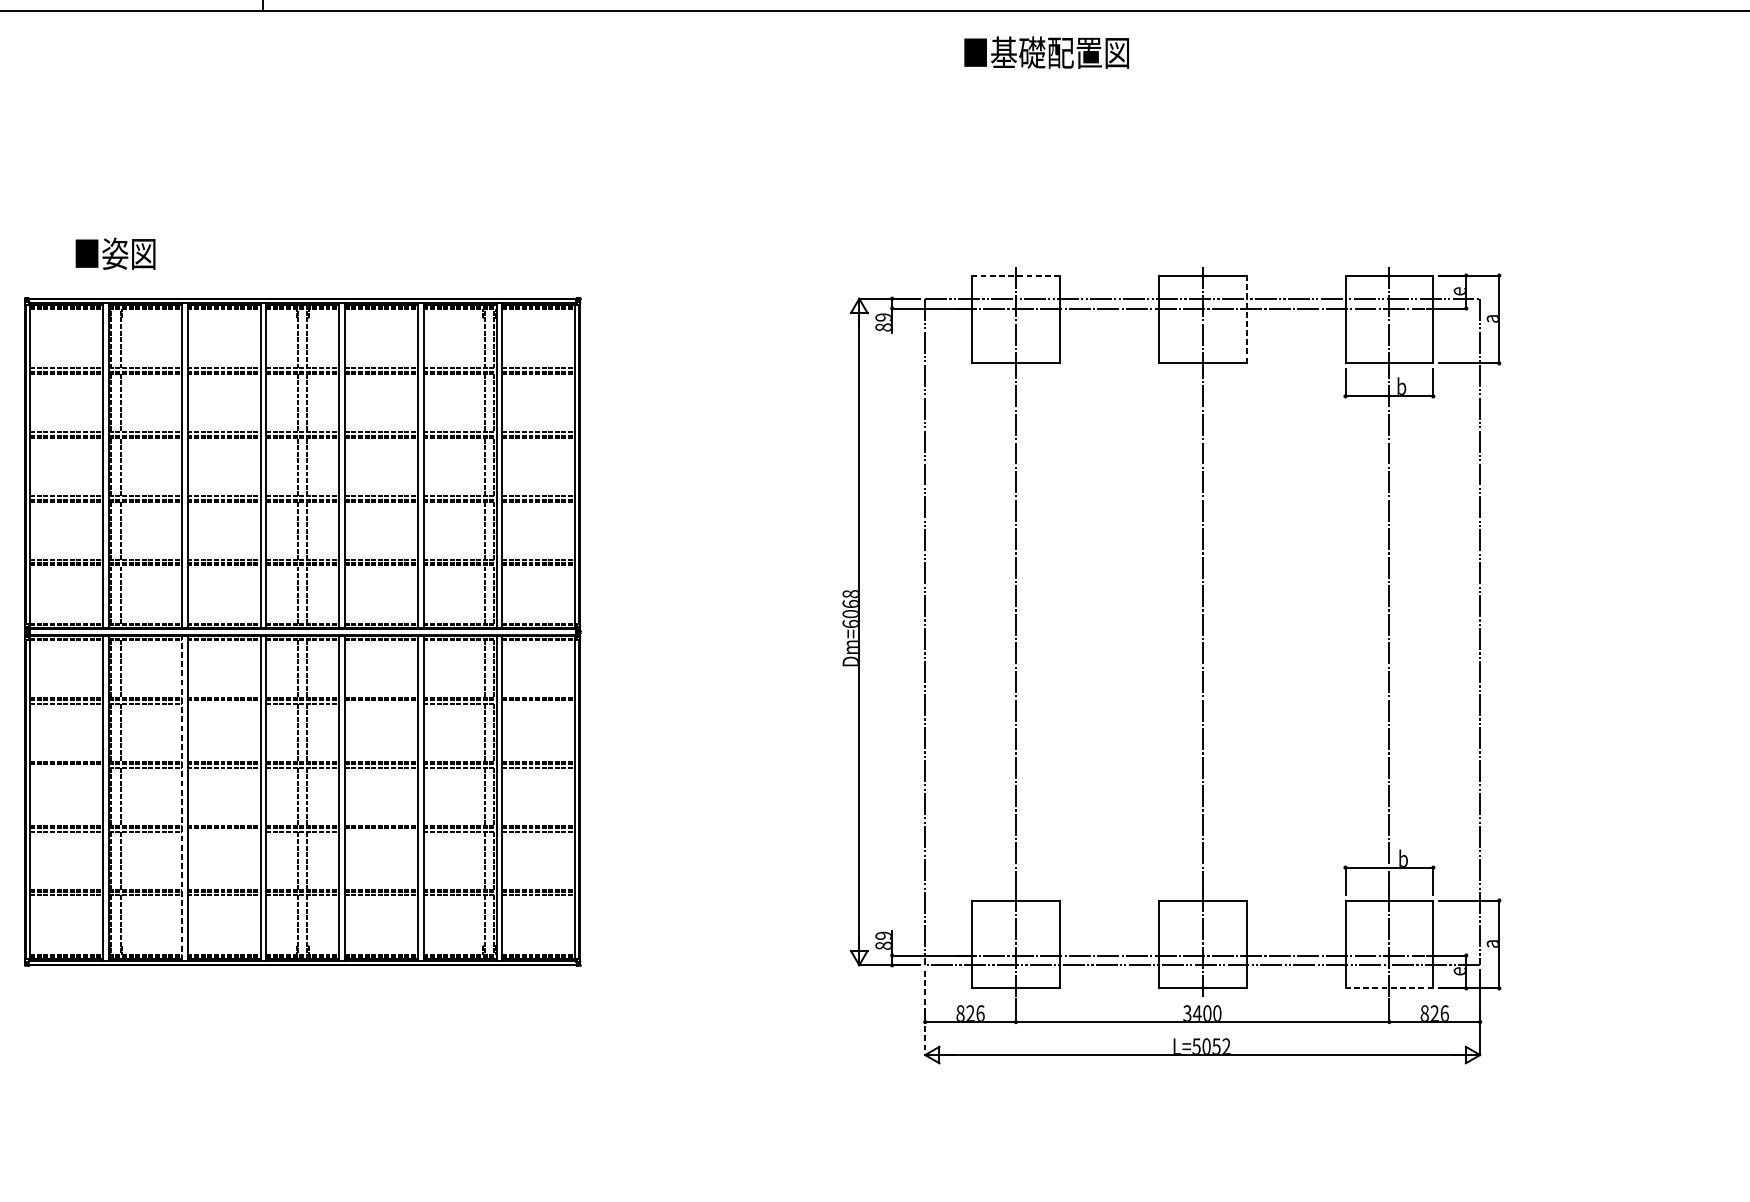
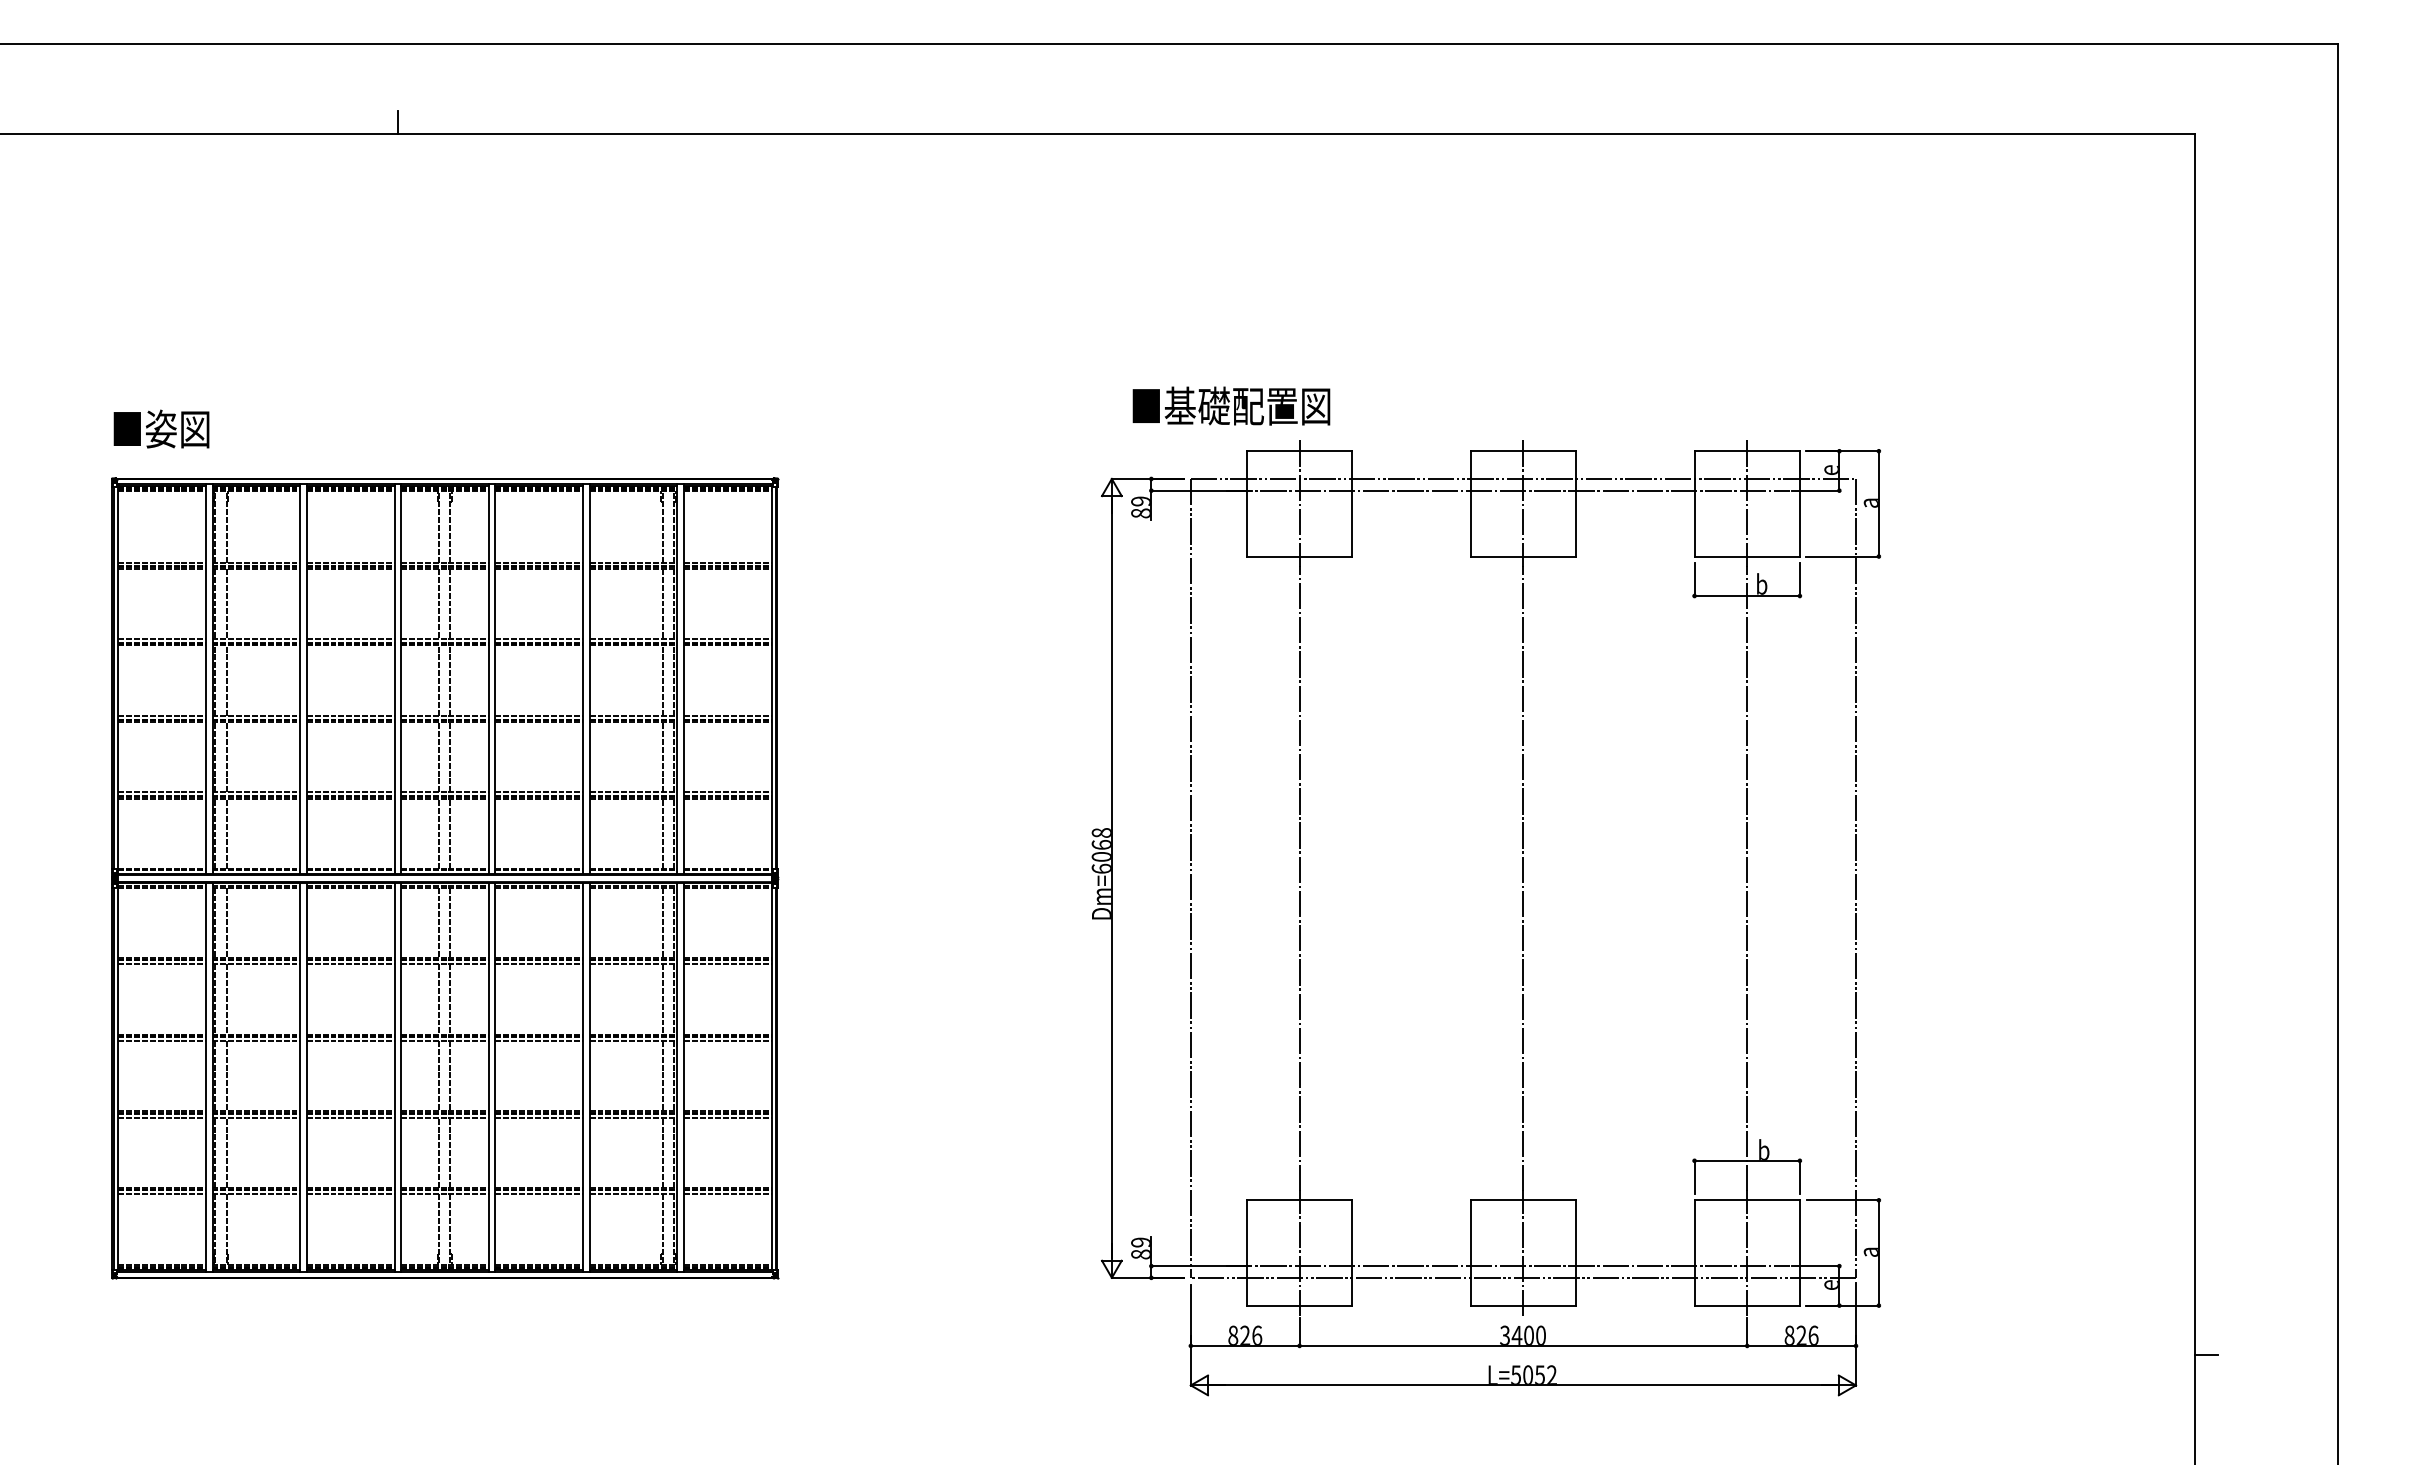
text: (1046, 52) -> (1231, 405), moved
text: (115, 253) -> (161, 428), moved
line: (1015, 275) -> (1299, 451), dashed -> solid
line: (1246, 319) -> (1576, 503), dashed -> solid
line: (224, 703) -> (350, 964), added
line: (381, 703) -> (539, 964), added
line: (538, 703) -> (727, 964), added
line: (66, 767) -> (161, 1040), added
line: (182, 798) -> (300, 1077), dashed -> solid
line: (224, 831) -> (350, 1117), added
line: (381, 831) -> (539, 1117), added
line: (1389, 988) -> (1747, 1305), dashed -> solid
line: (924, 1013) -> (1190, 1335), dashed -> solid

